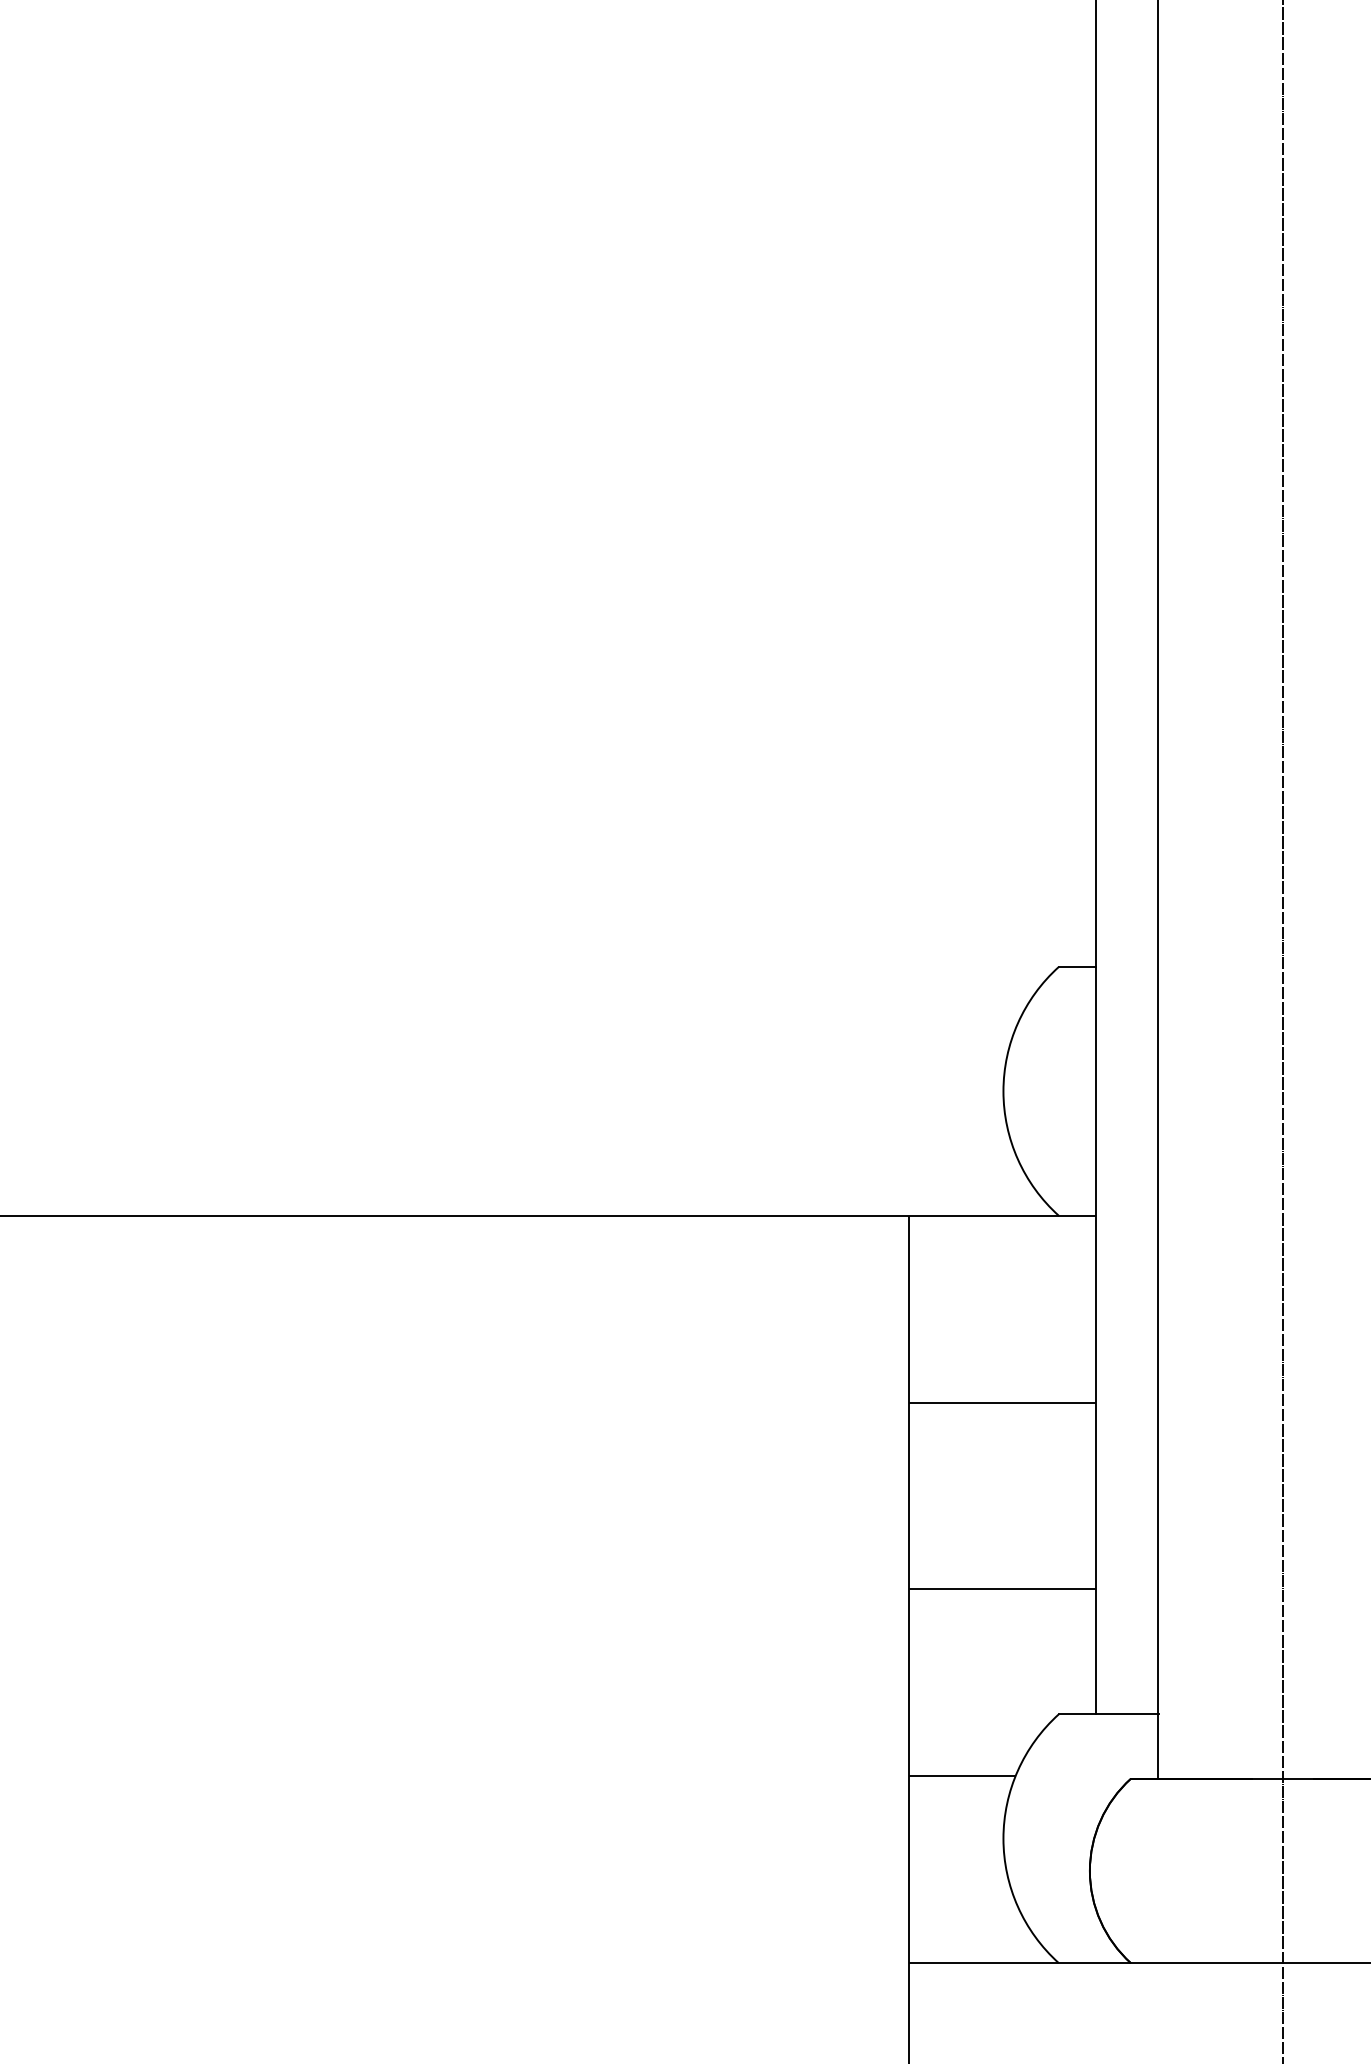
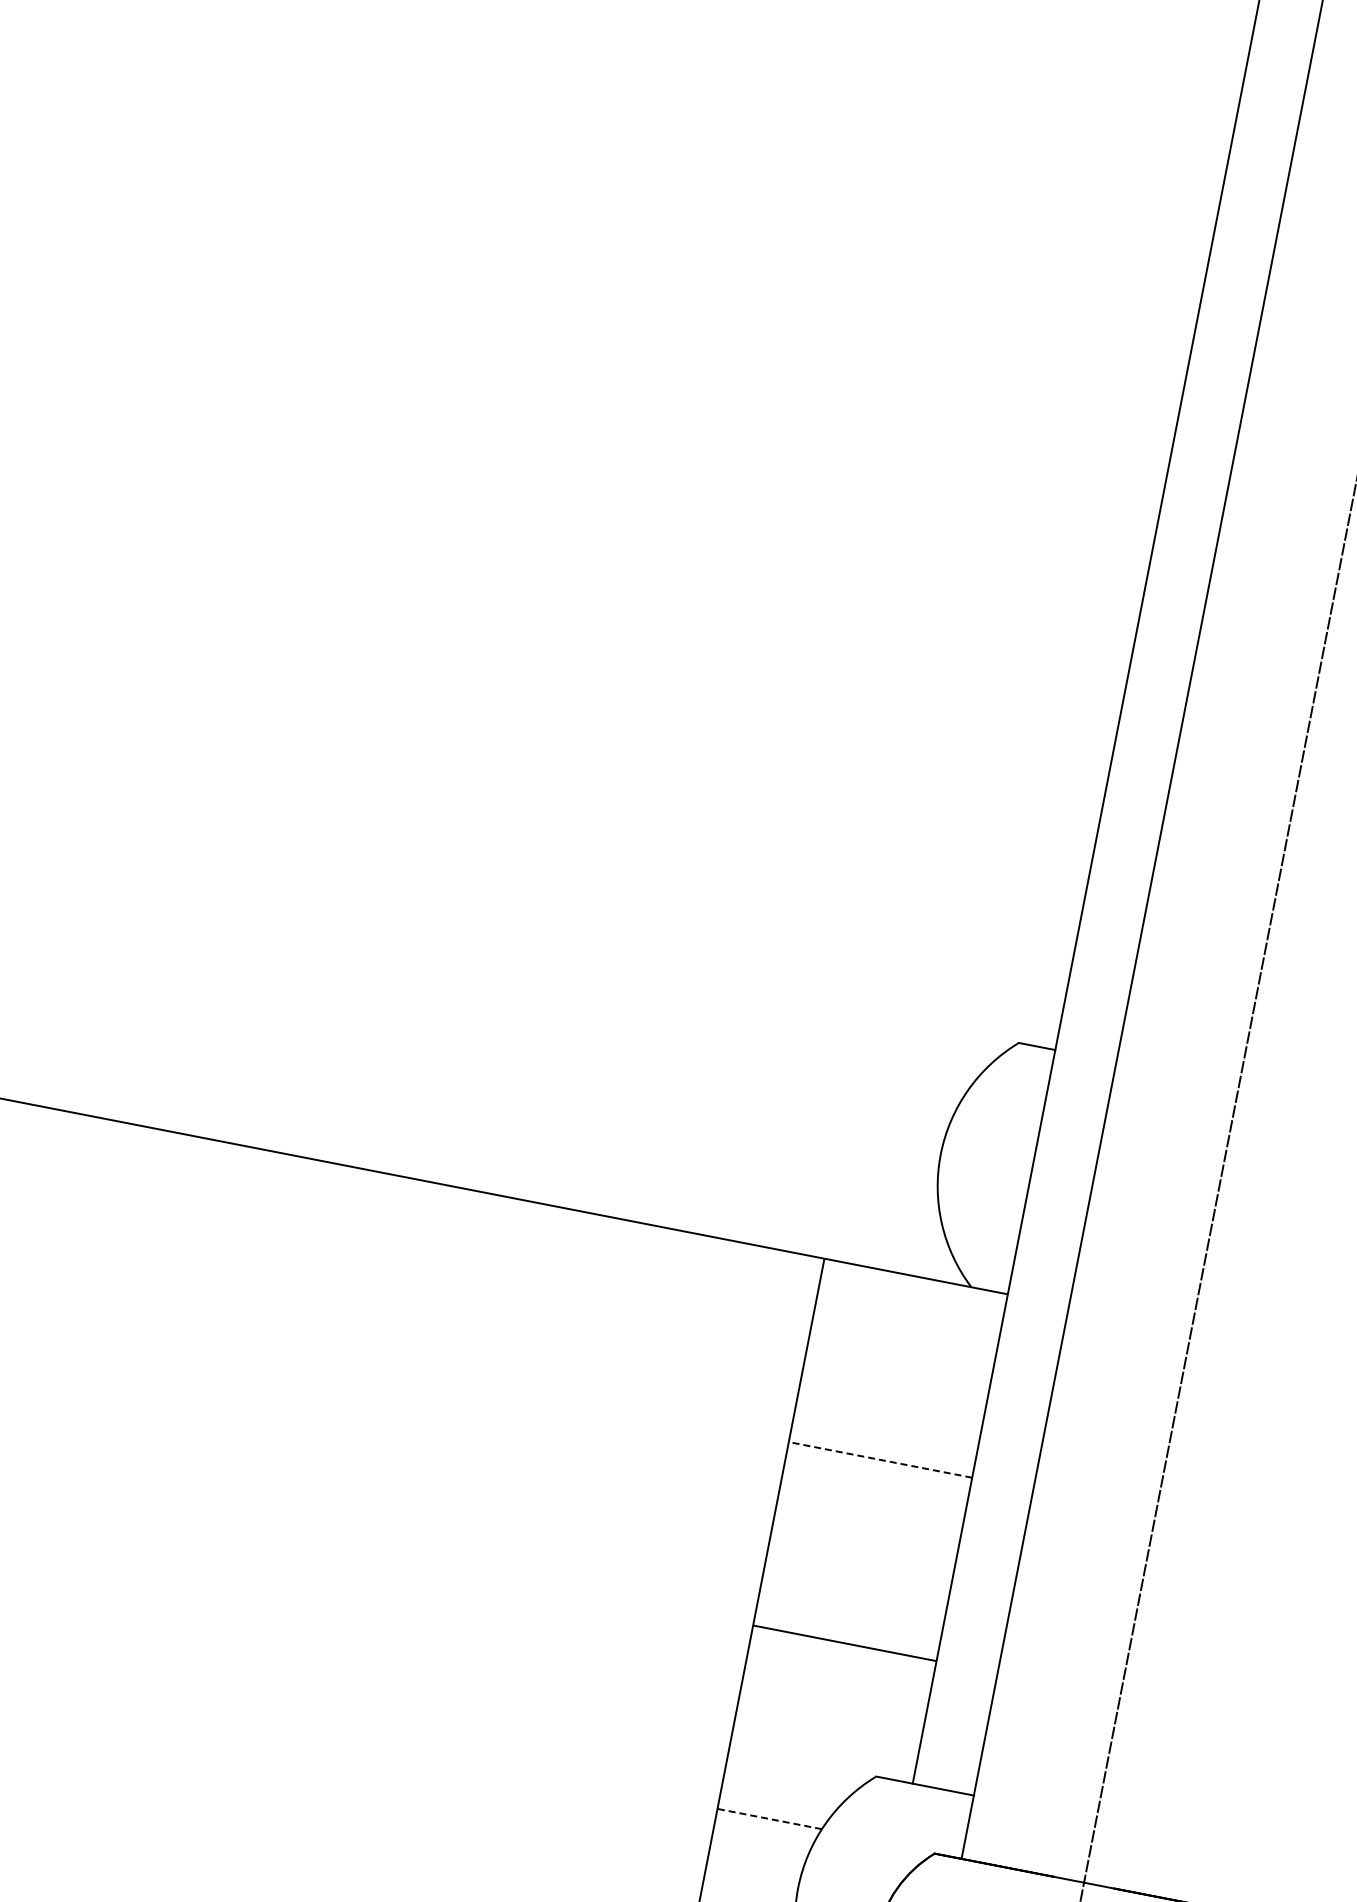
line: (1002, 1402) -> (880, 1459), solid -> dashed
line: (961, 1776) -> (768, 1819), solid -> dashed

